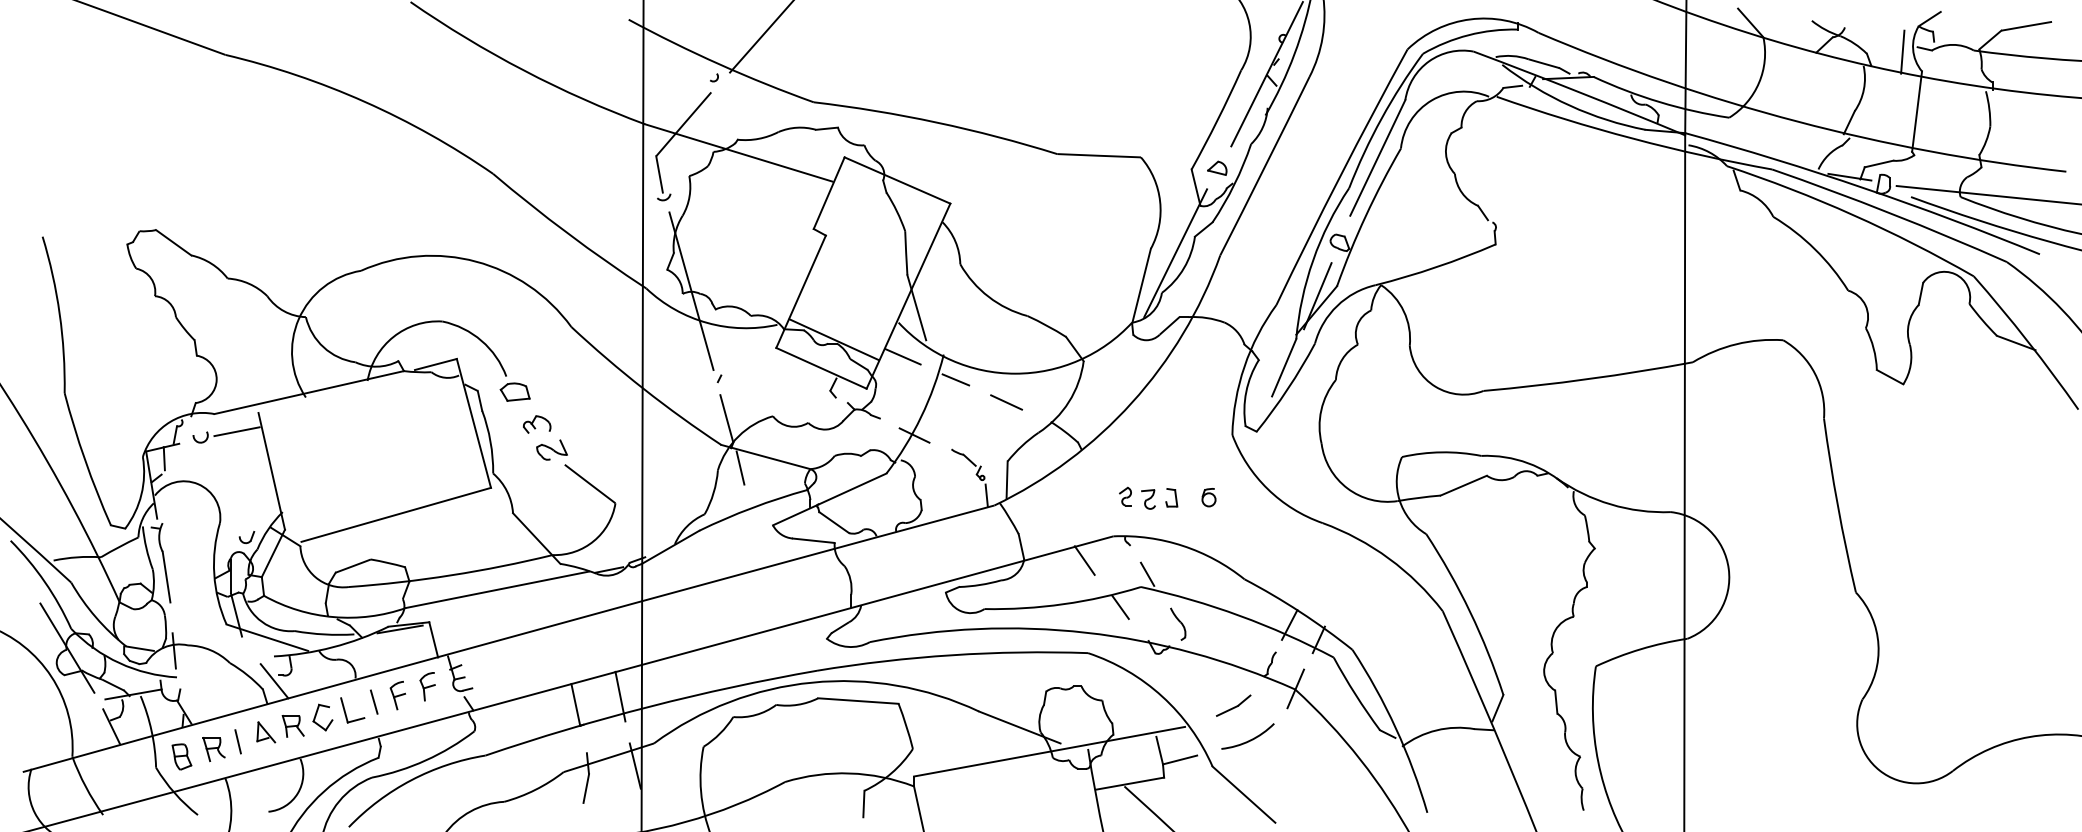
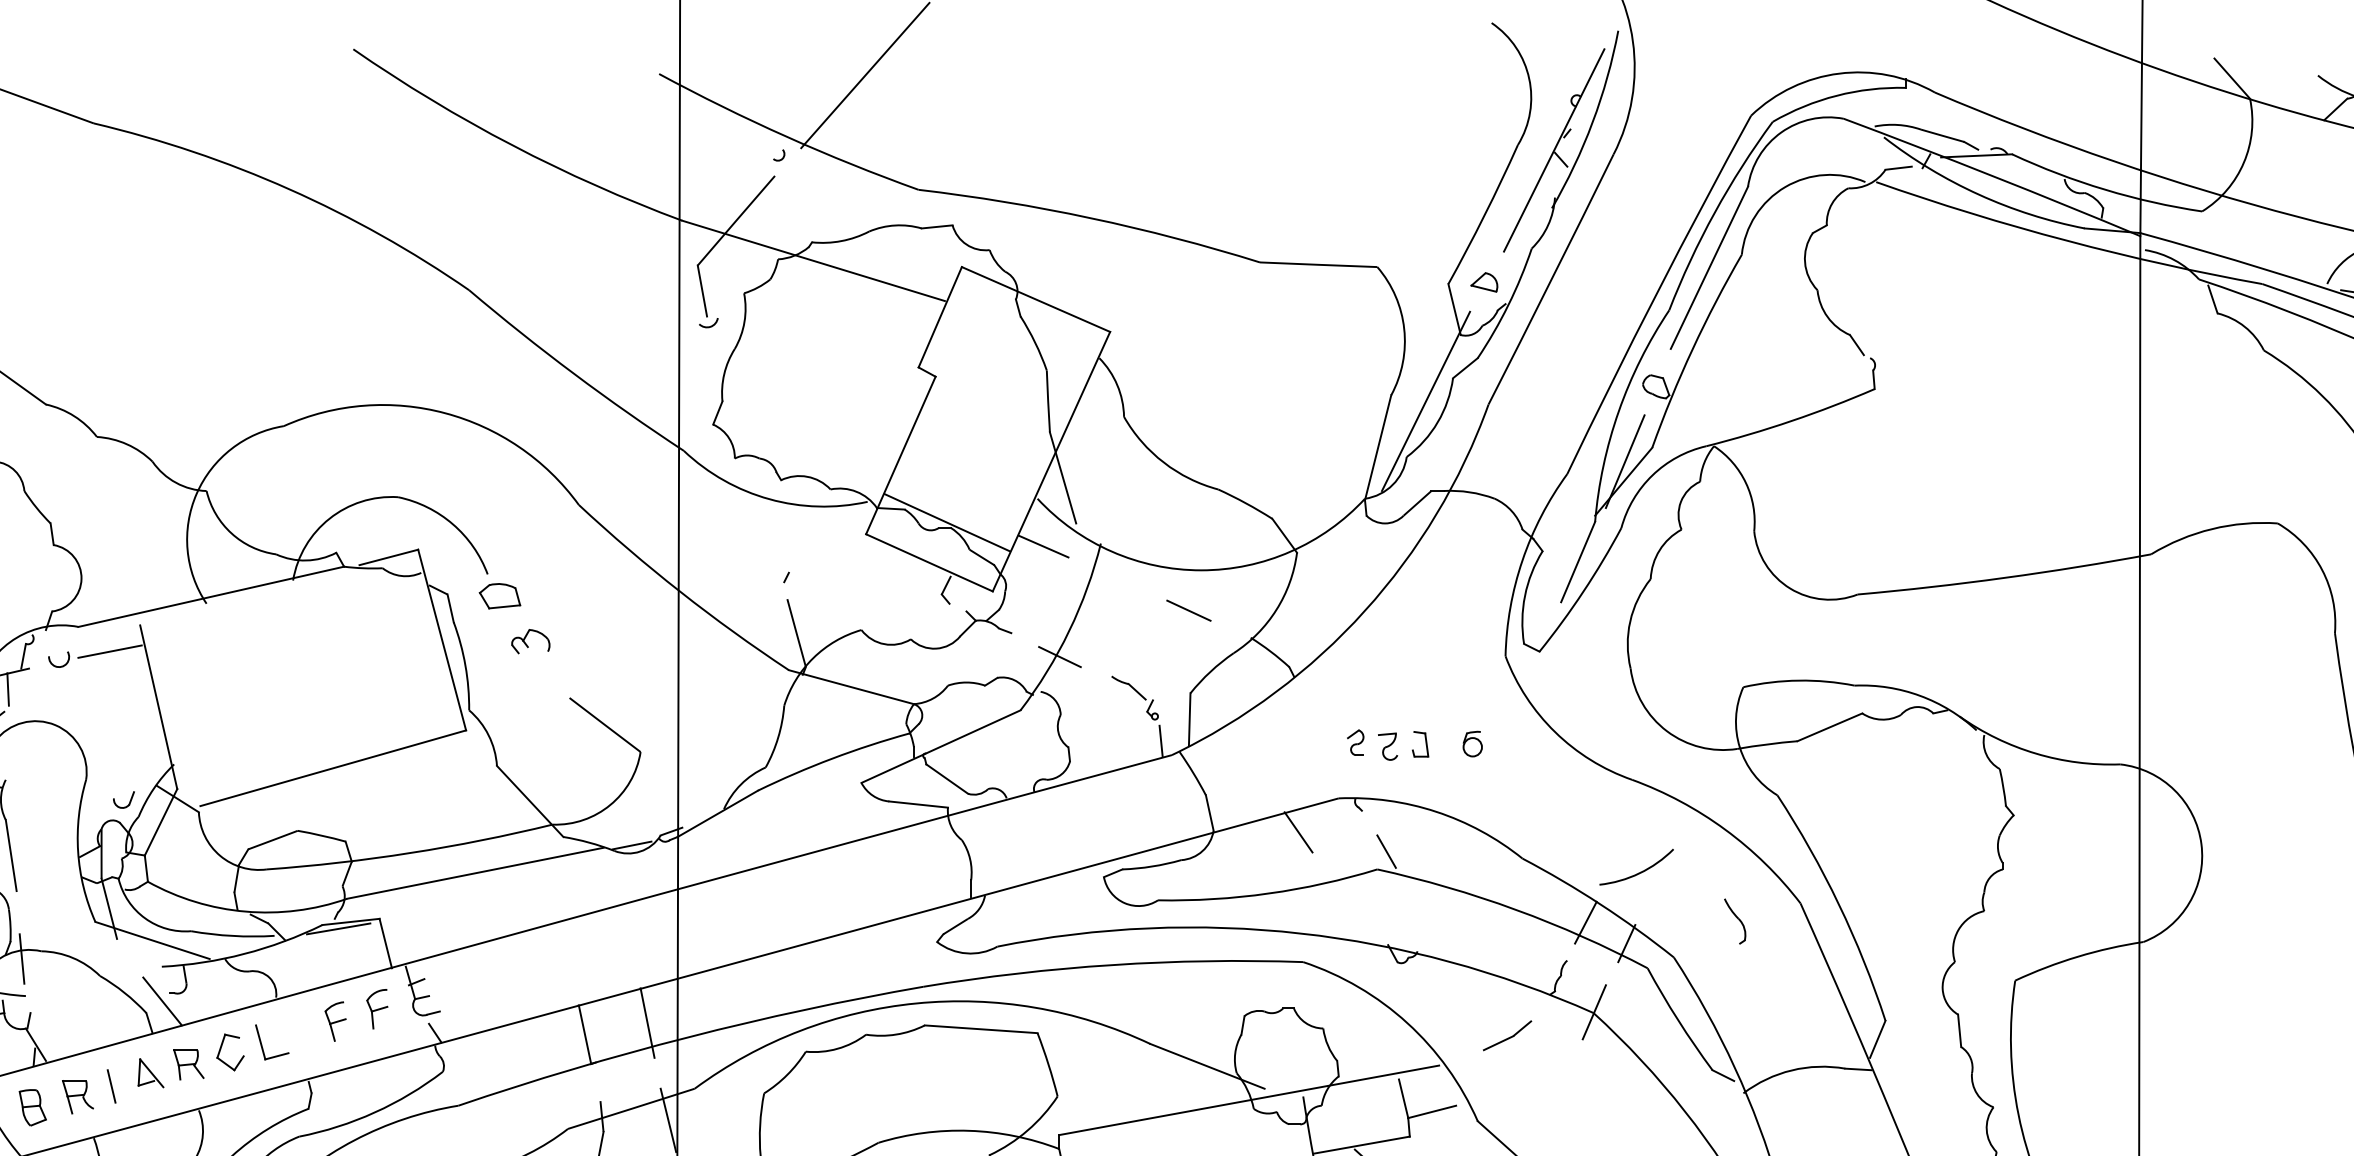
line: (691, 291) -> (747, 455), removed
line: (955, 379) -> (1117, 578), removed
part: (551, 449) -> (550, 676), removed
line: (740, 467) -> (815, 701), removed
line: (1120, 606) -> (1348, 896), removed
part: (1178, 623) -> (1735, 920), moved
line: (374, 701) -> (302, 1029), removed
arc: (1247, 740) -> (1636, 872), moved

